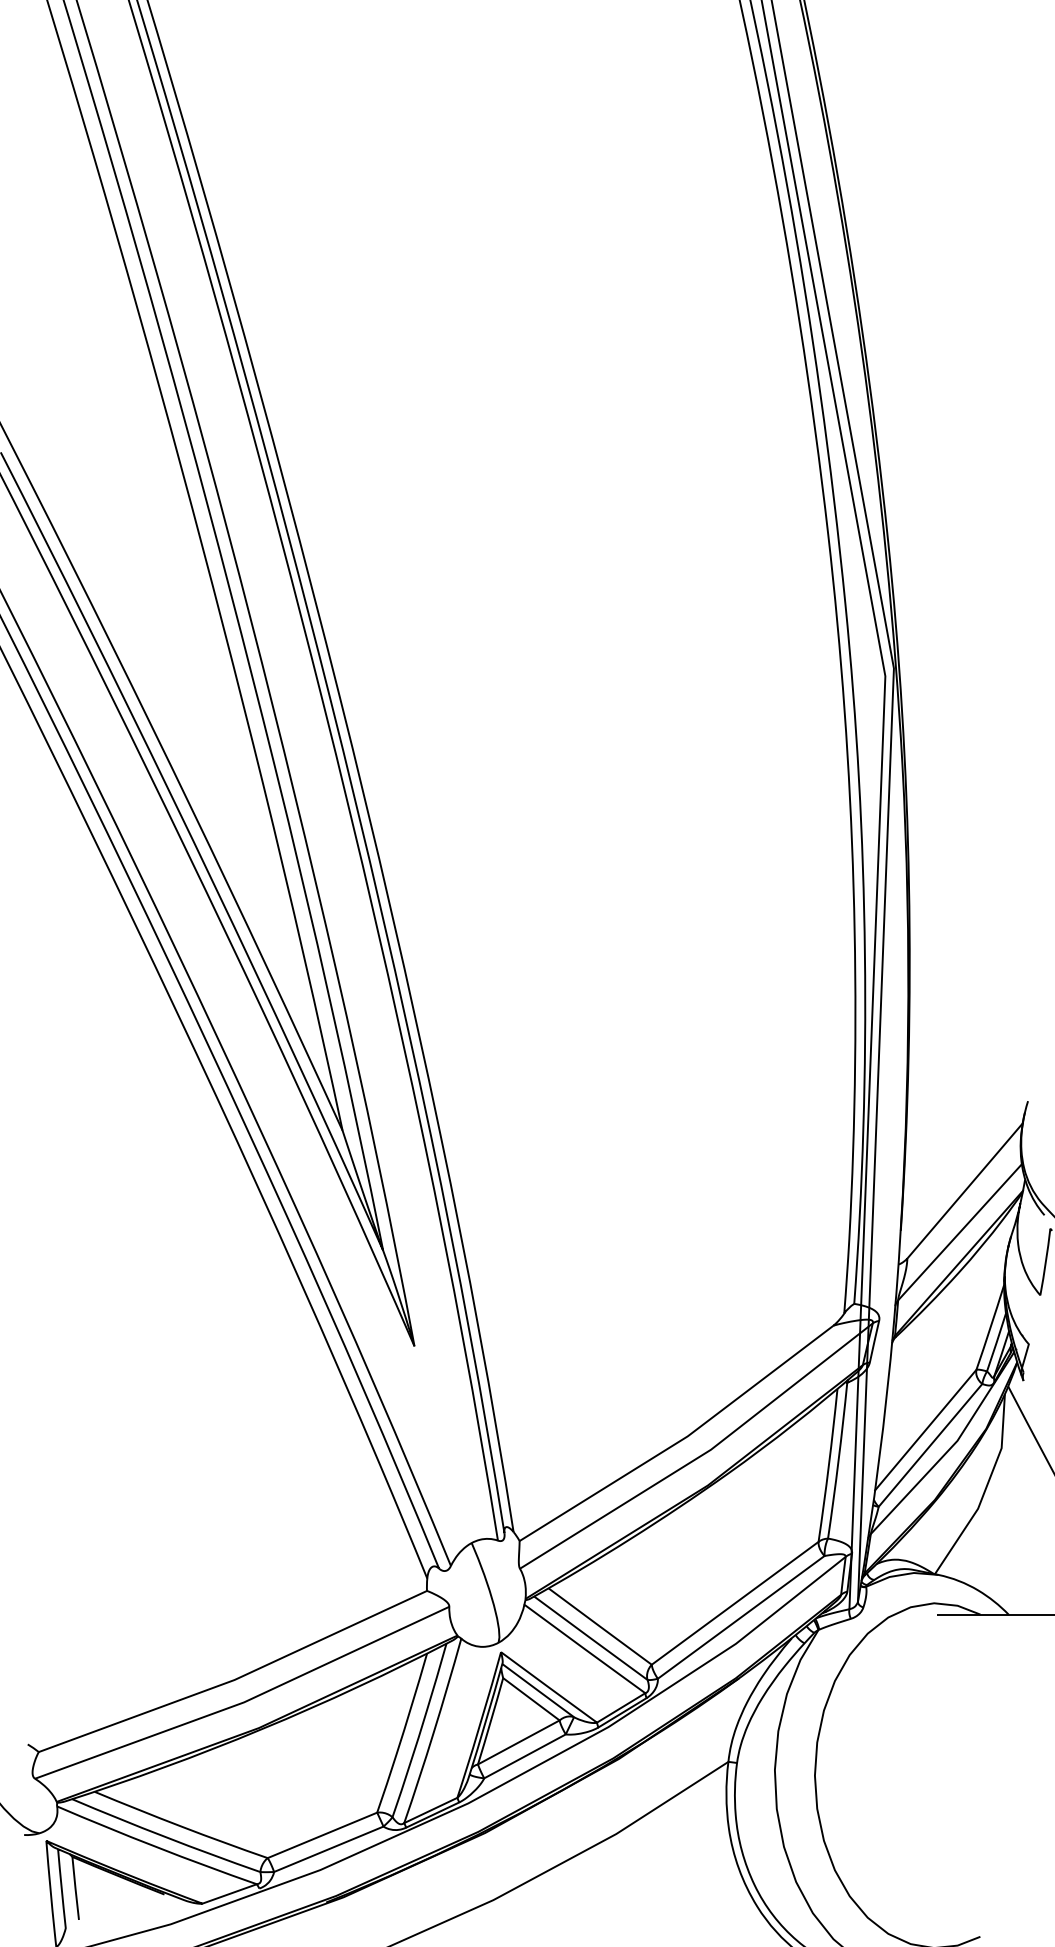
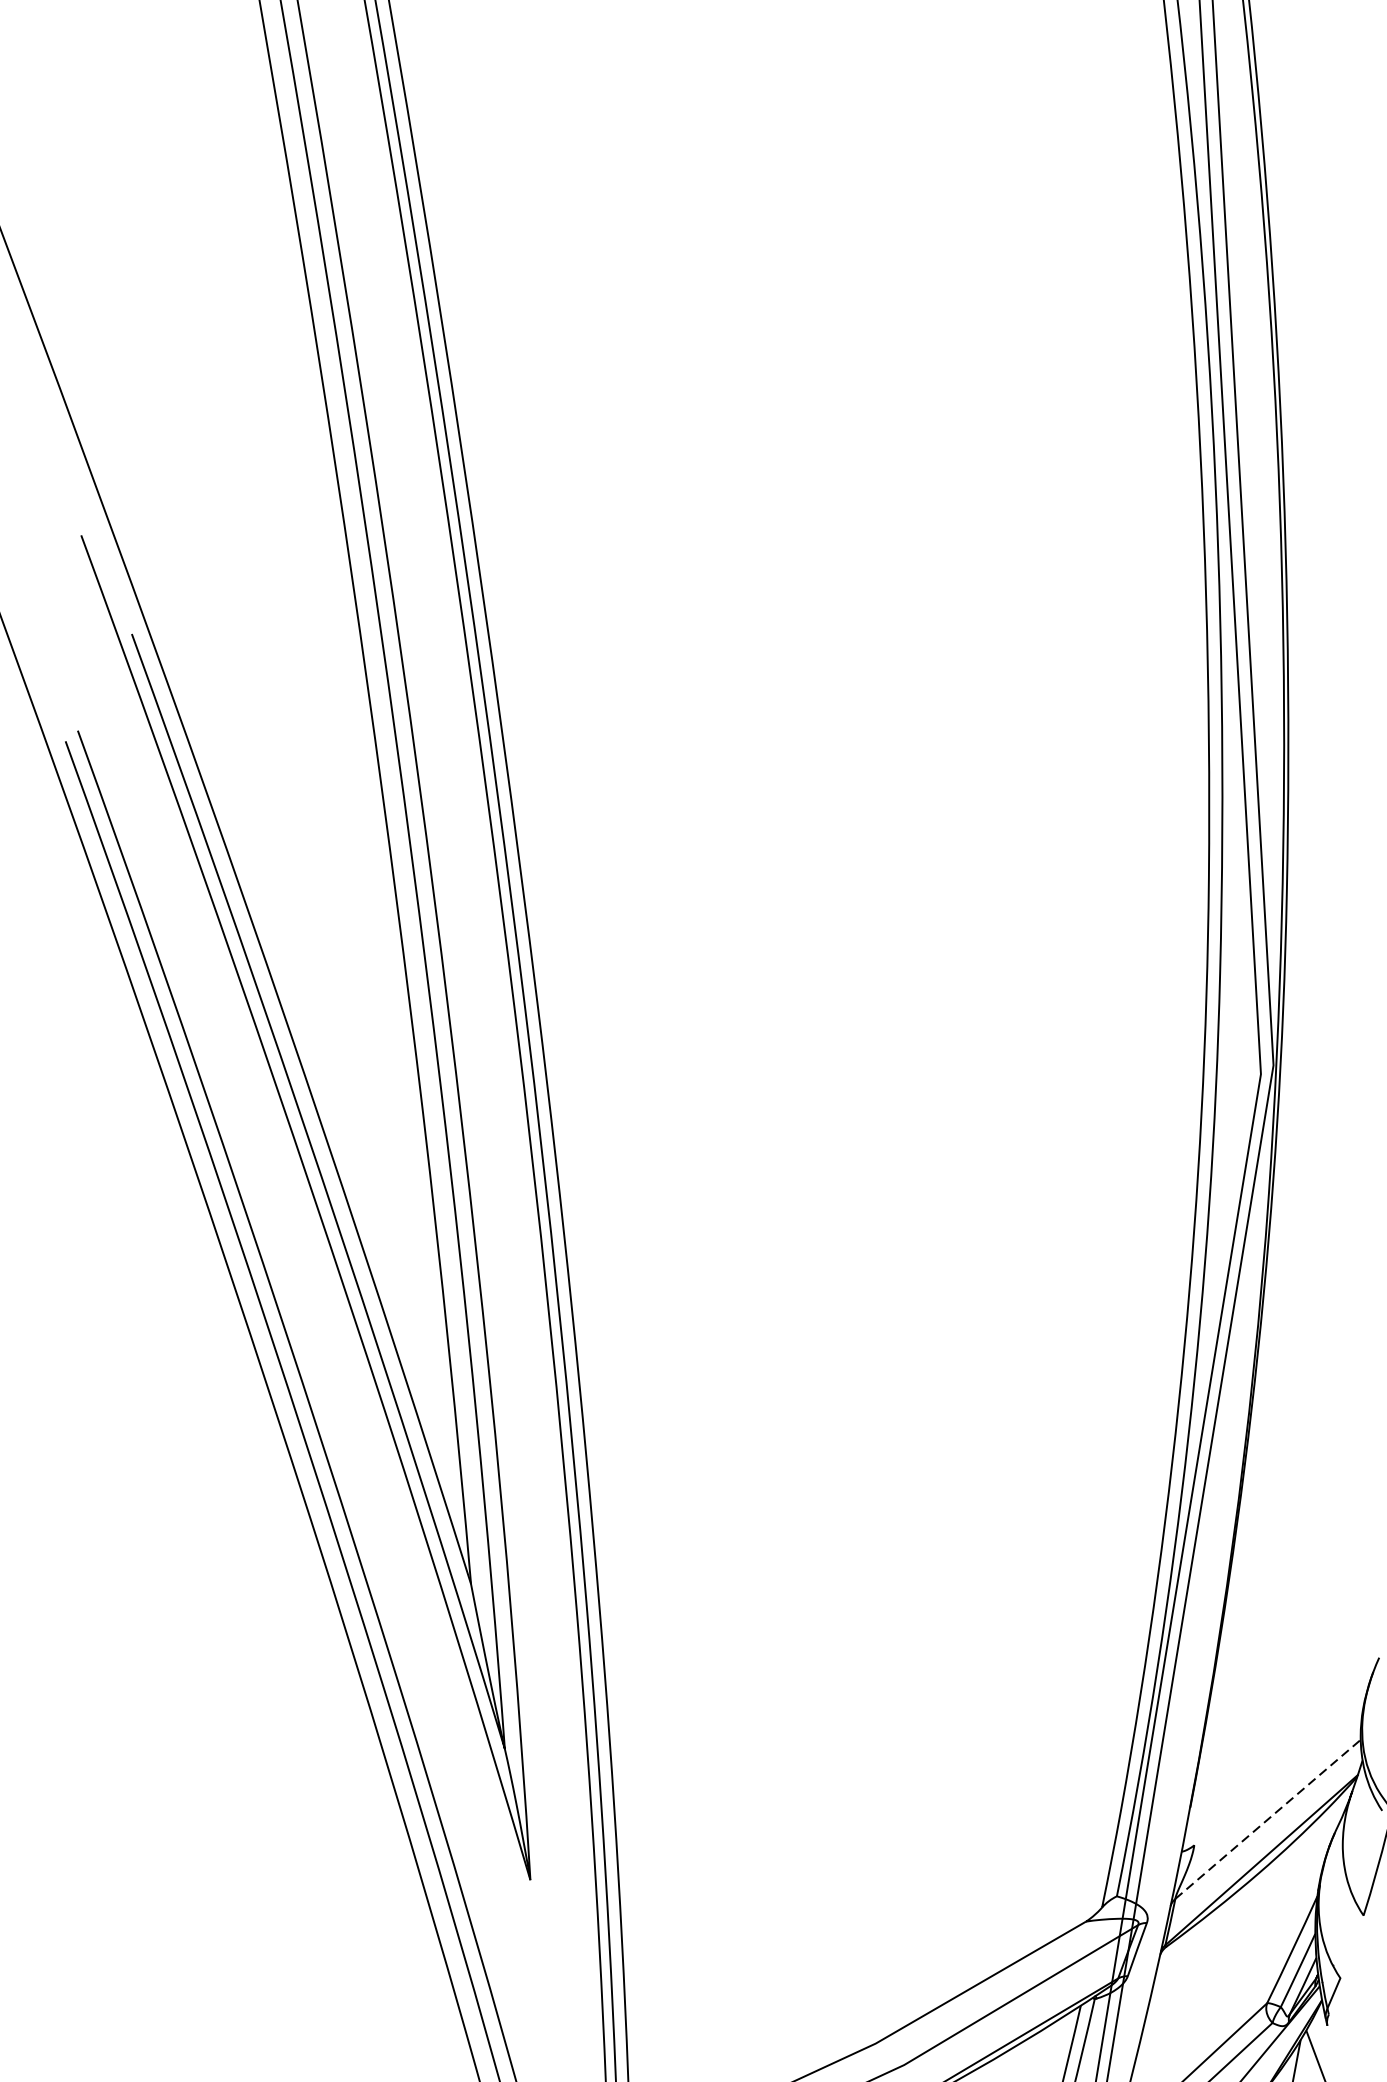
line: (964, 1190) -> (1280, 1765), removed
line: (960, 1232) -> (1268, 1819), solid -> dashed

